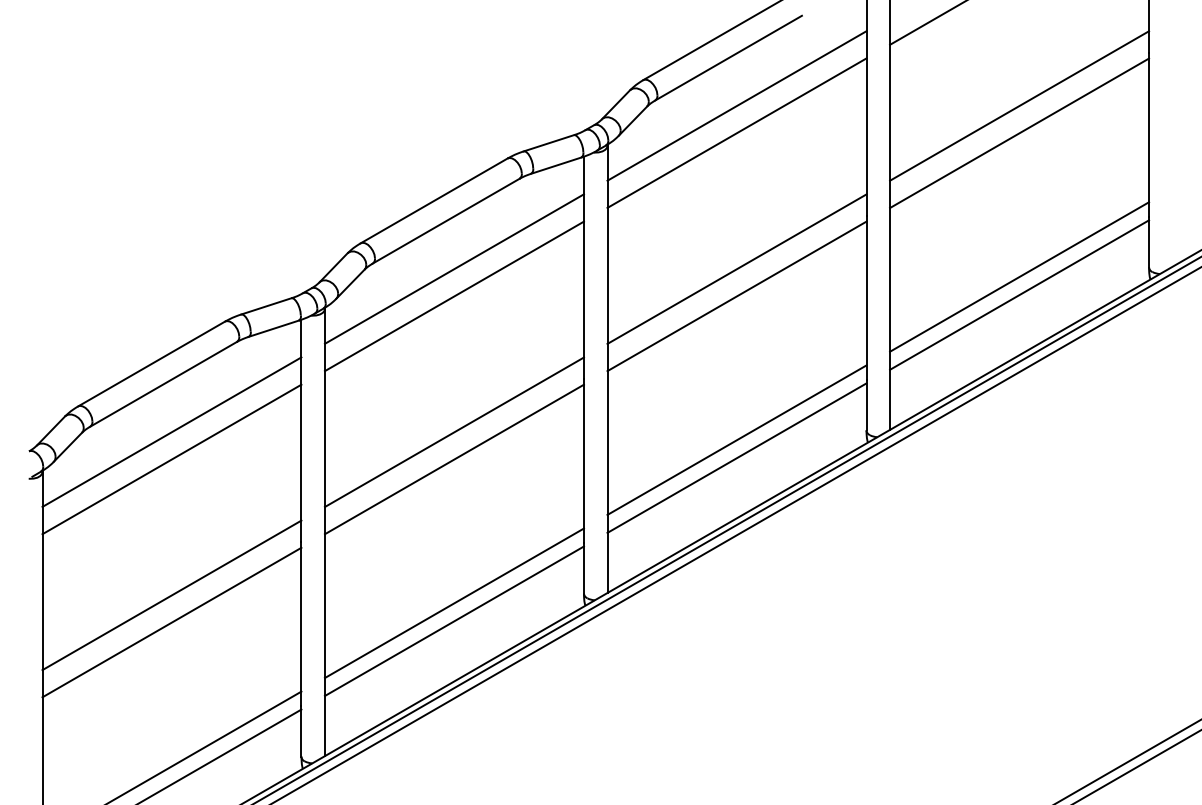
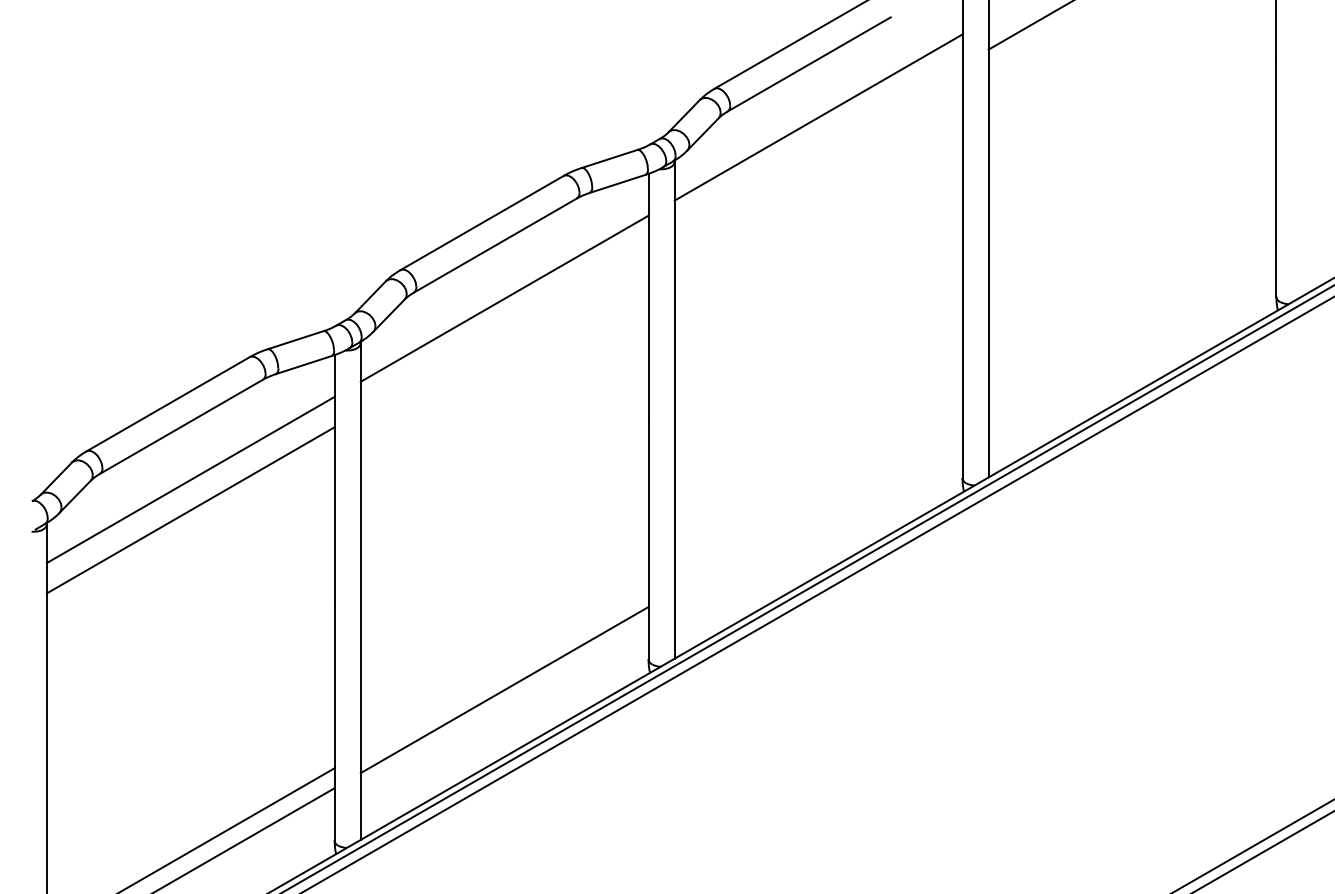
line: (1019, 105) -> (1132, 117), removed
line: (736, 132) -> (818, 147), removed
line: (1019, 132) -> (1132, 147), removed
line: (736, 268) -> (818, 298), removed
line: (1019, 276) -> (1132, 307), removed
line: (1019, 294) -> (1132, 327), removed
line: (454, 296) -> (504, 329), removed
line: (736, 296) -> (818, 329), removed
line: (454, 432) -> (504, 480), removed
line: (736, 439) -> (818, 488), removed
line: (736, 457) -> (818, 508), removed
line: (454, 459) -> (504, 510), removed
line: (171, 595) -> (190, 661), removed
line: (454, 603) -> (504, 670), removed
line: (171, 622) -> (190, 691), removed

